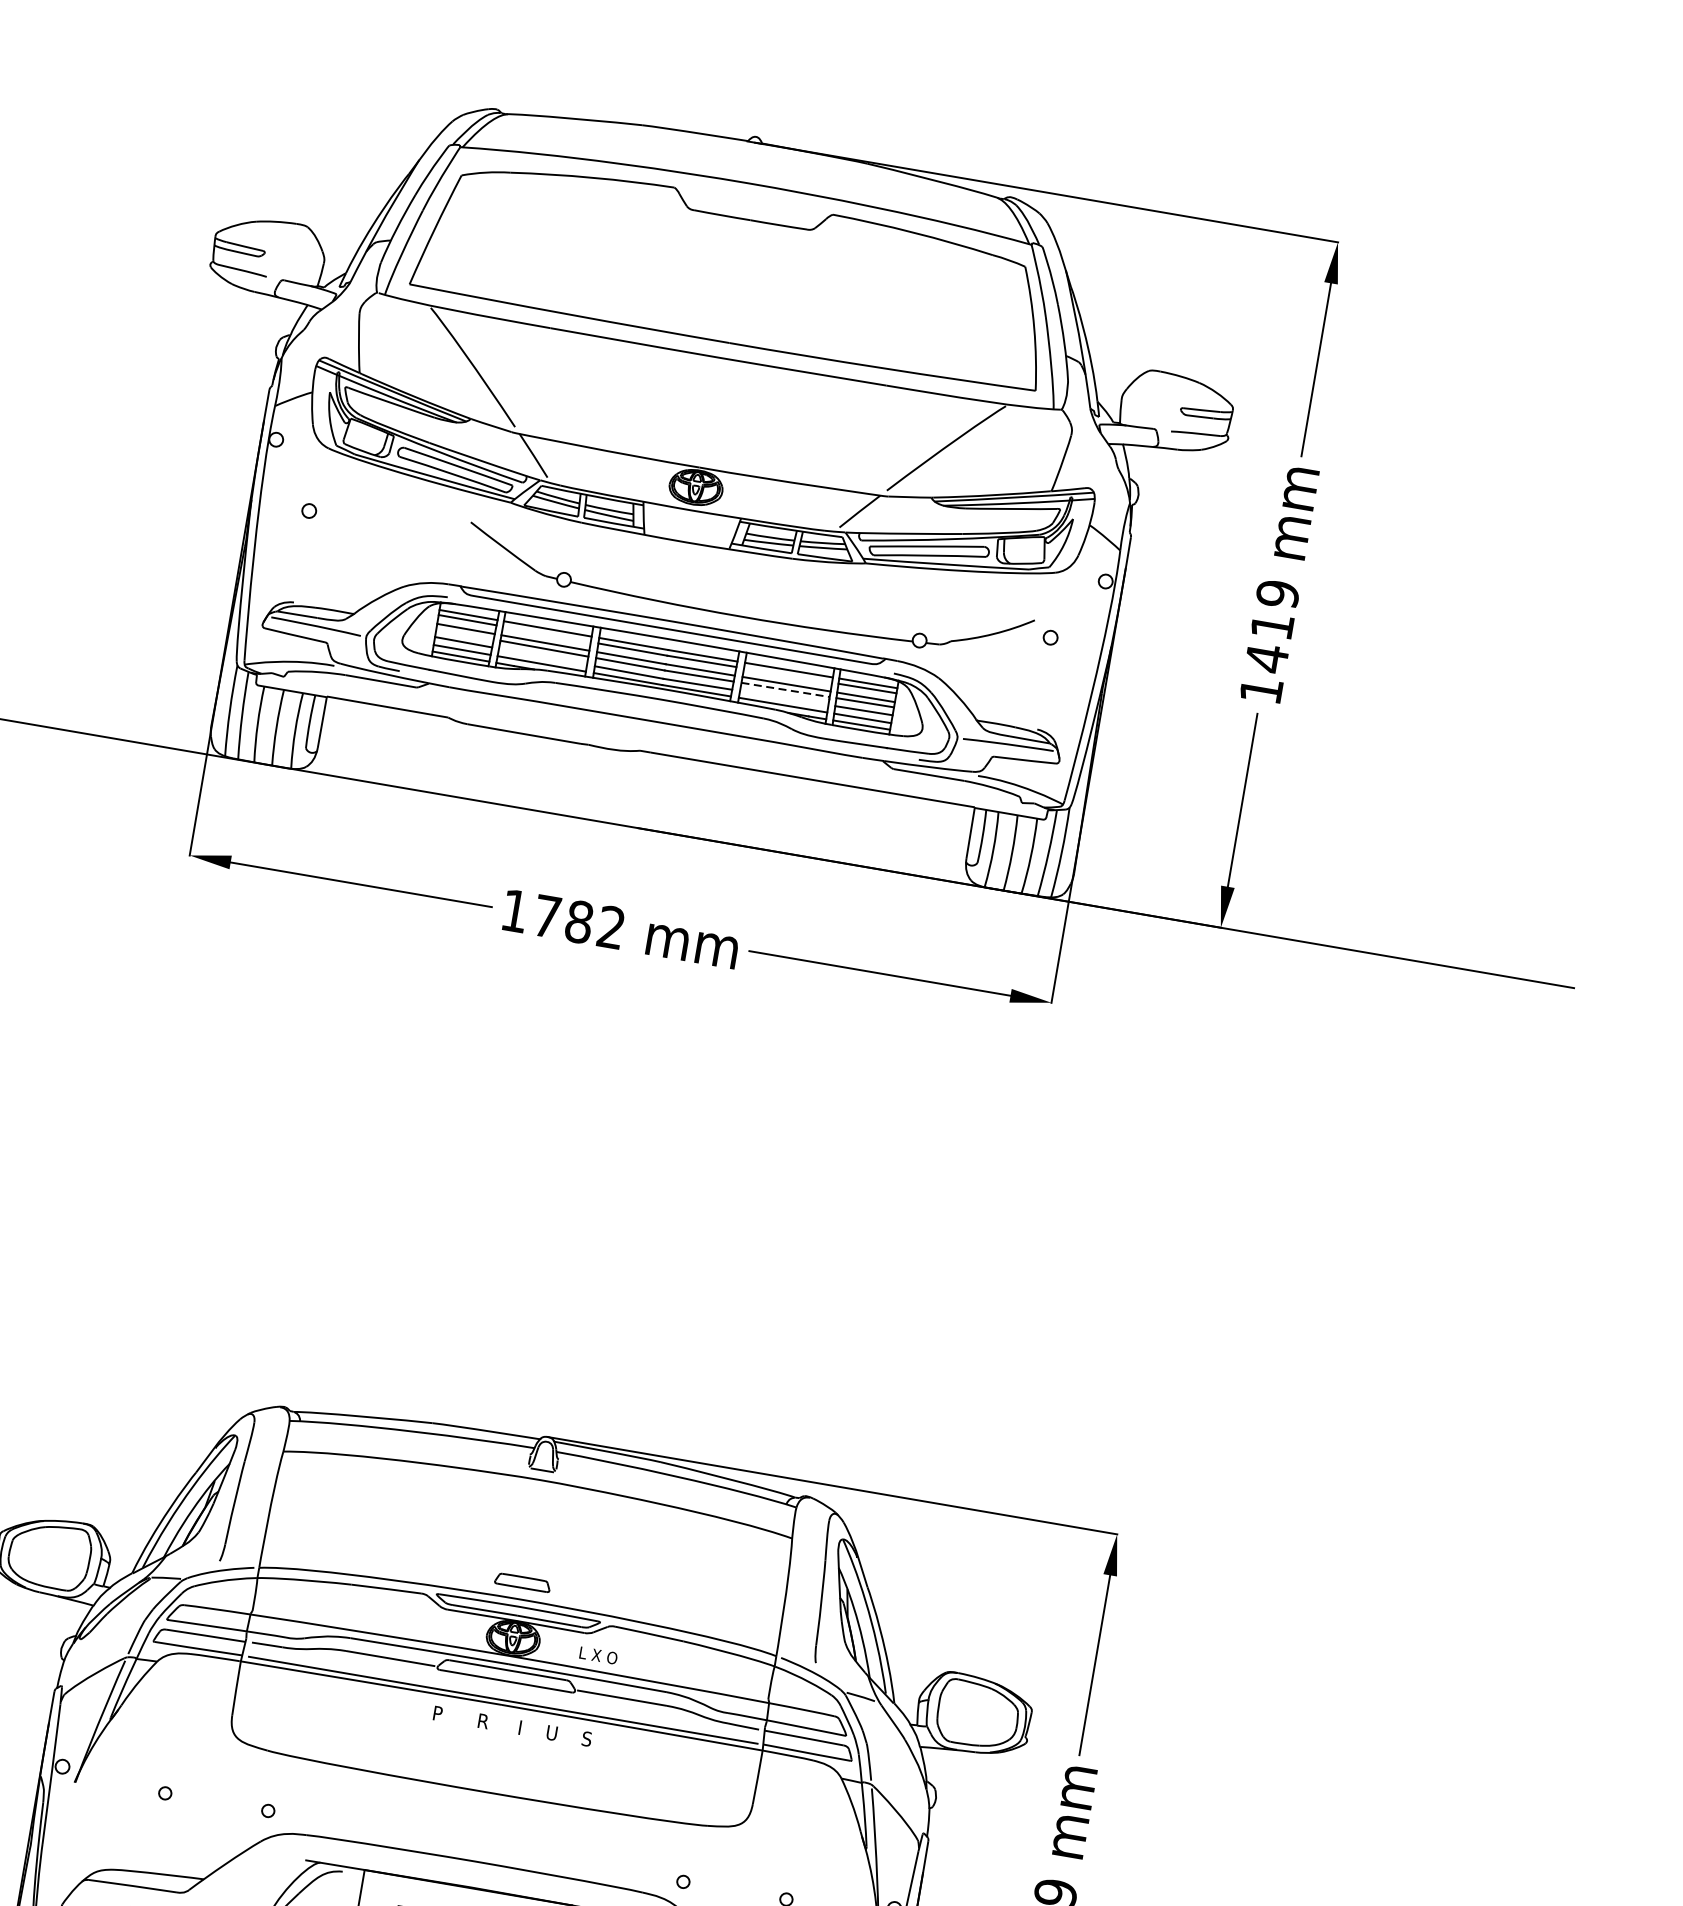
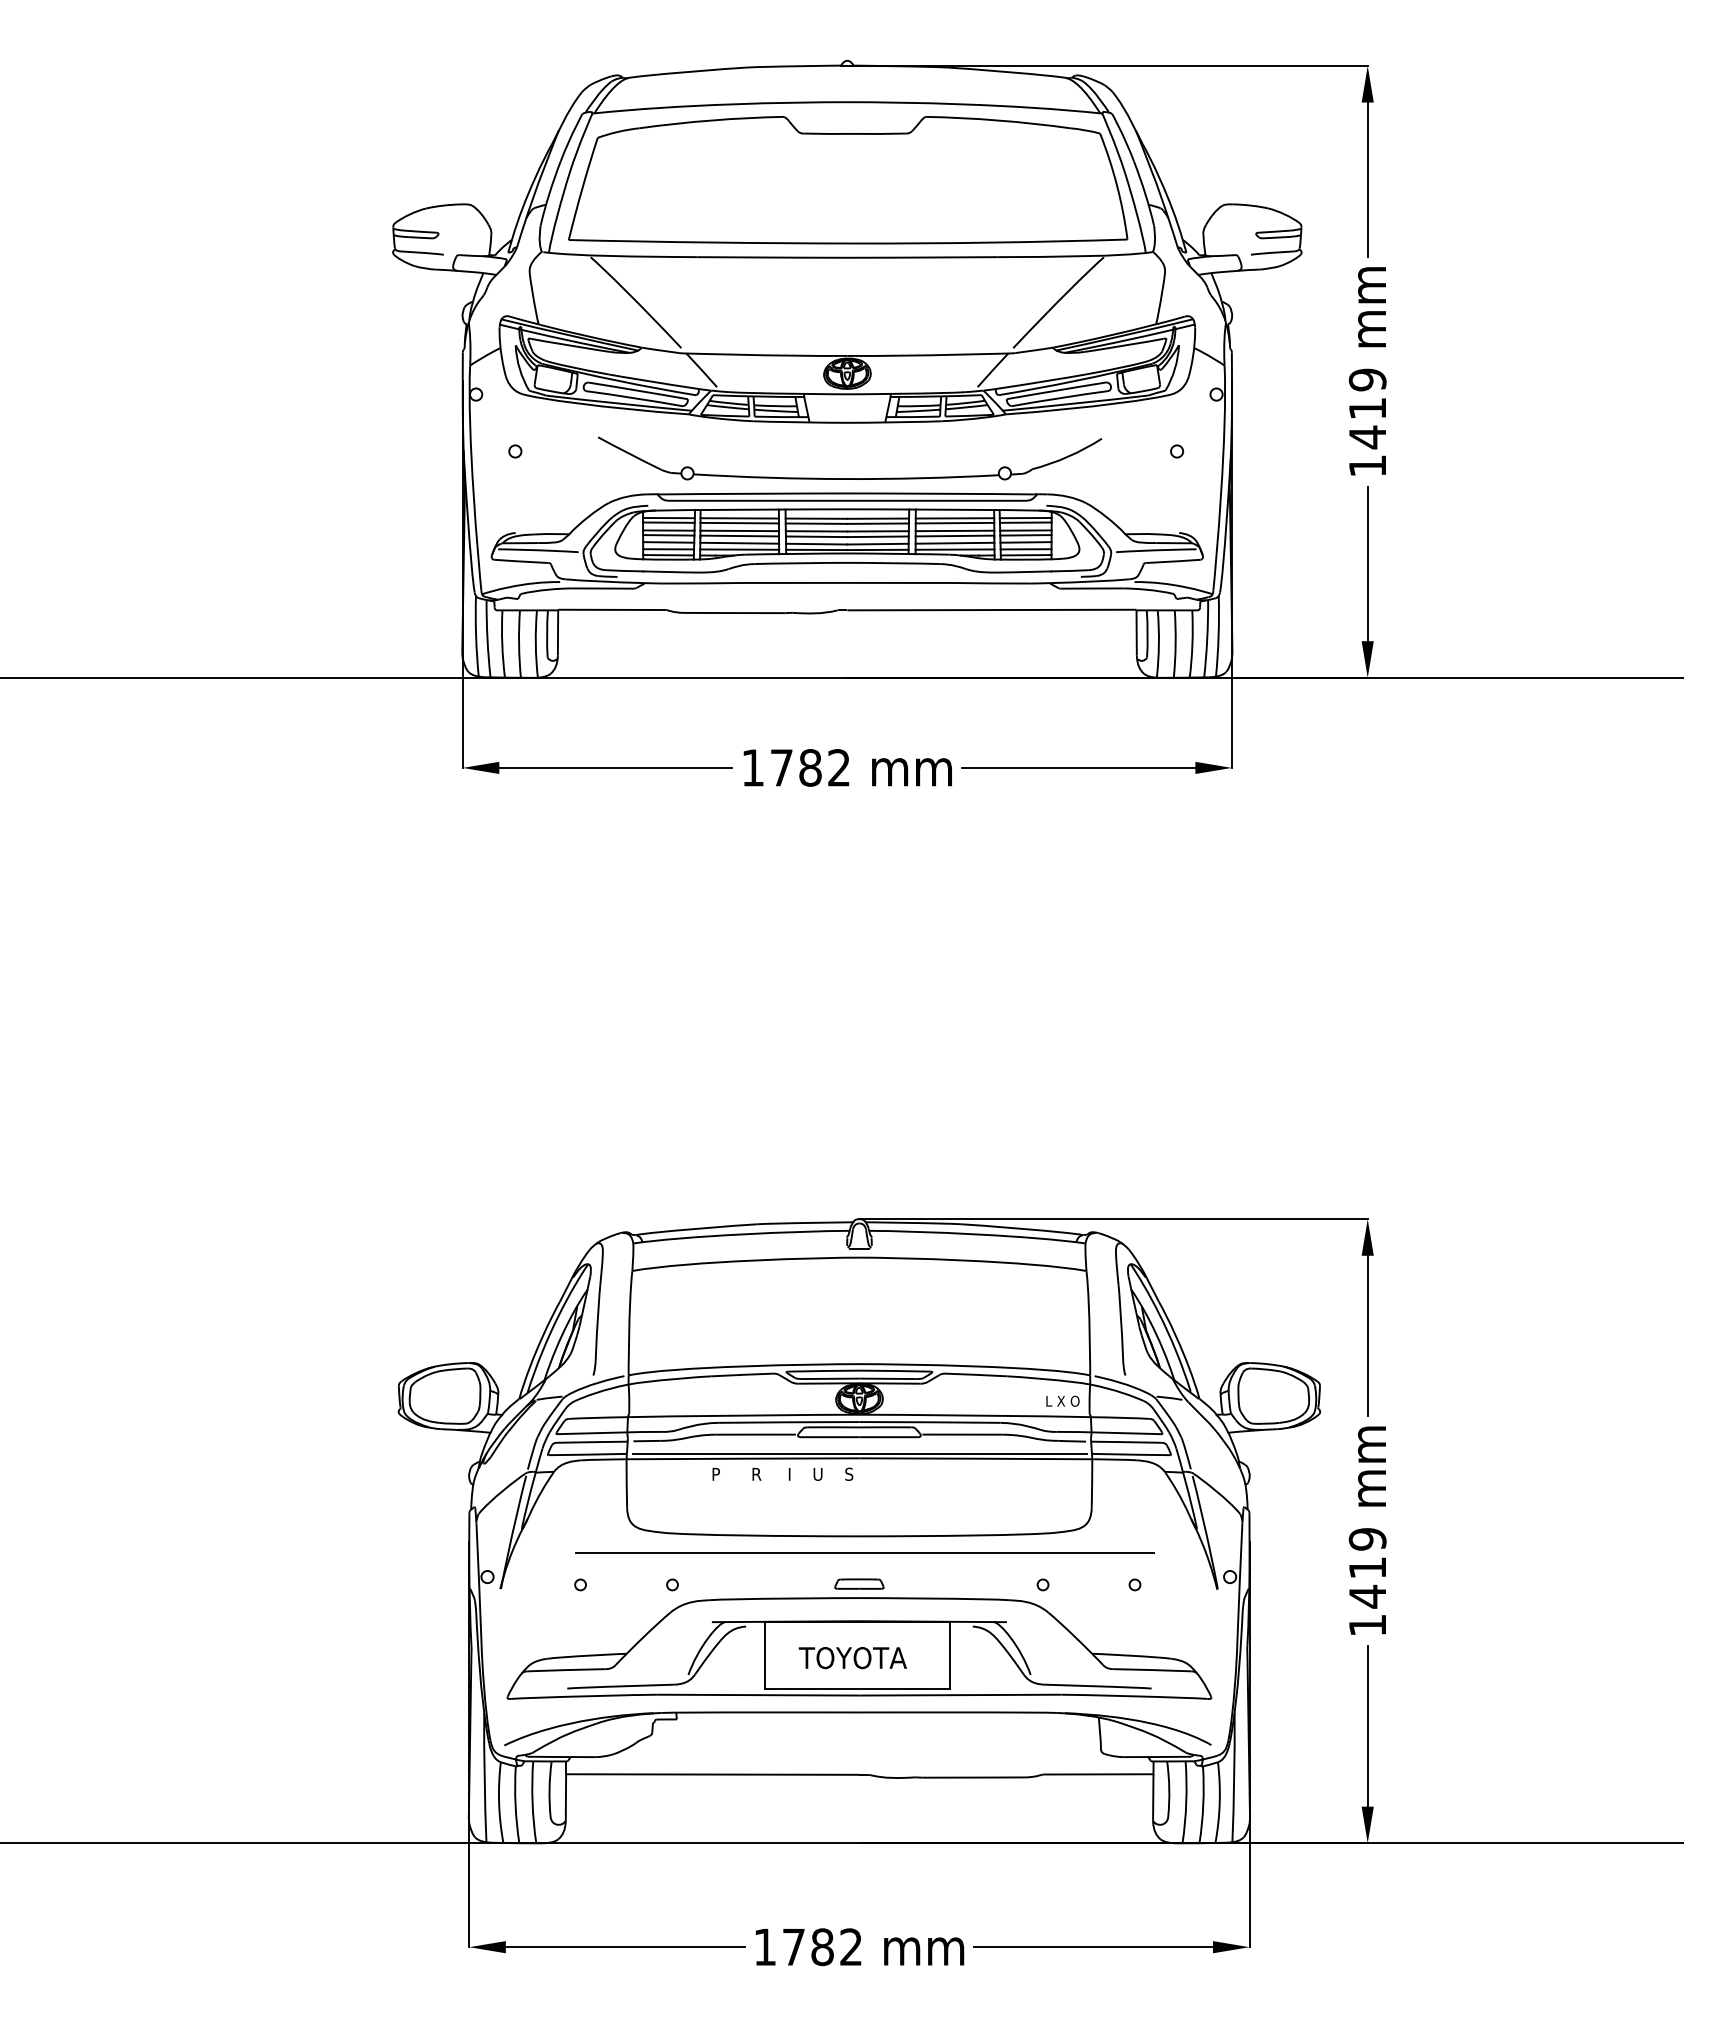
part: (745, 616) -> (850, 478), moved
line: (546, 633) -> (739, 522), added
line: (464, 634) -> (668, 535), added
line: (542, 655) -> (739, 542), added
line: (787, 674) -> (954, 522), added
line: (786, 690) -> (955, 536), dashed -> solid
line: (783, 697) -> (954, 542), added
part: (523, 1581) -> (859, 1583), moved
text: (598, 1654) -> (1062, 1400), moved
text: (512, 1725) -> (782, 1473), moved
line: (489, 1811) -> (864, 1552), added

